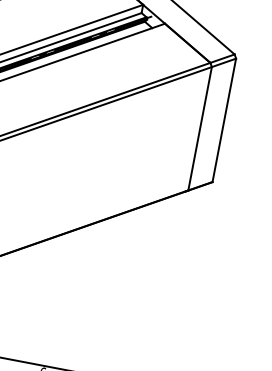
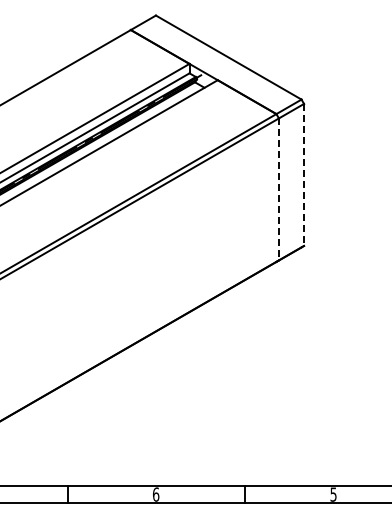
line: (224, 120) -> (304, 175), solid -> dashed
line: (199, 128) -> (278, 189), solid -> dashed

